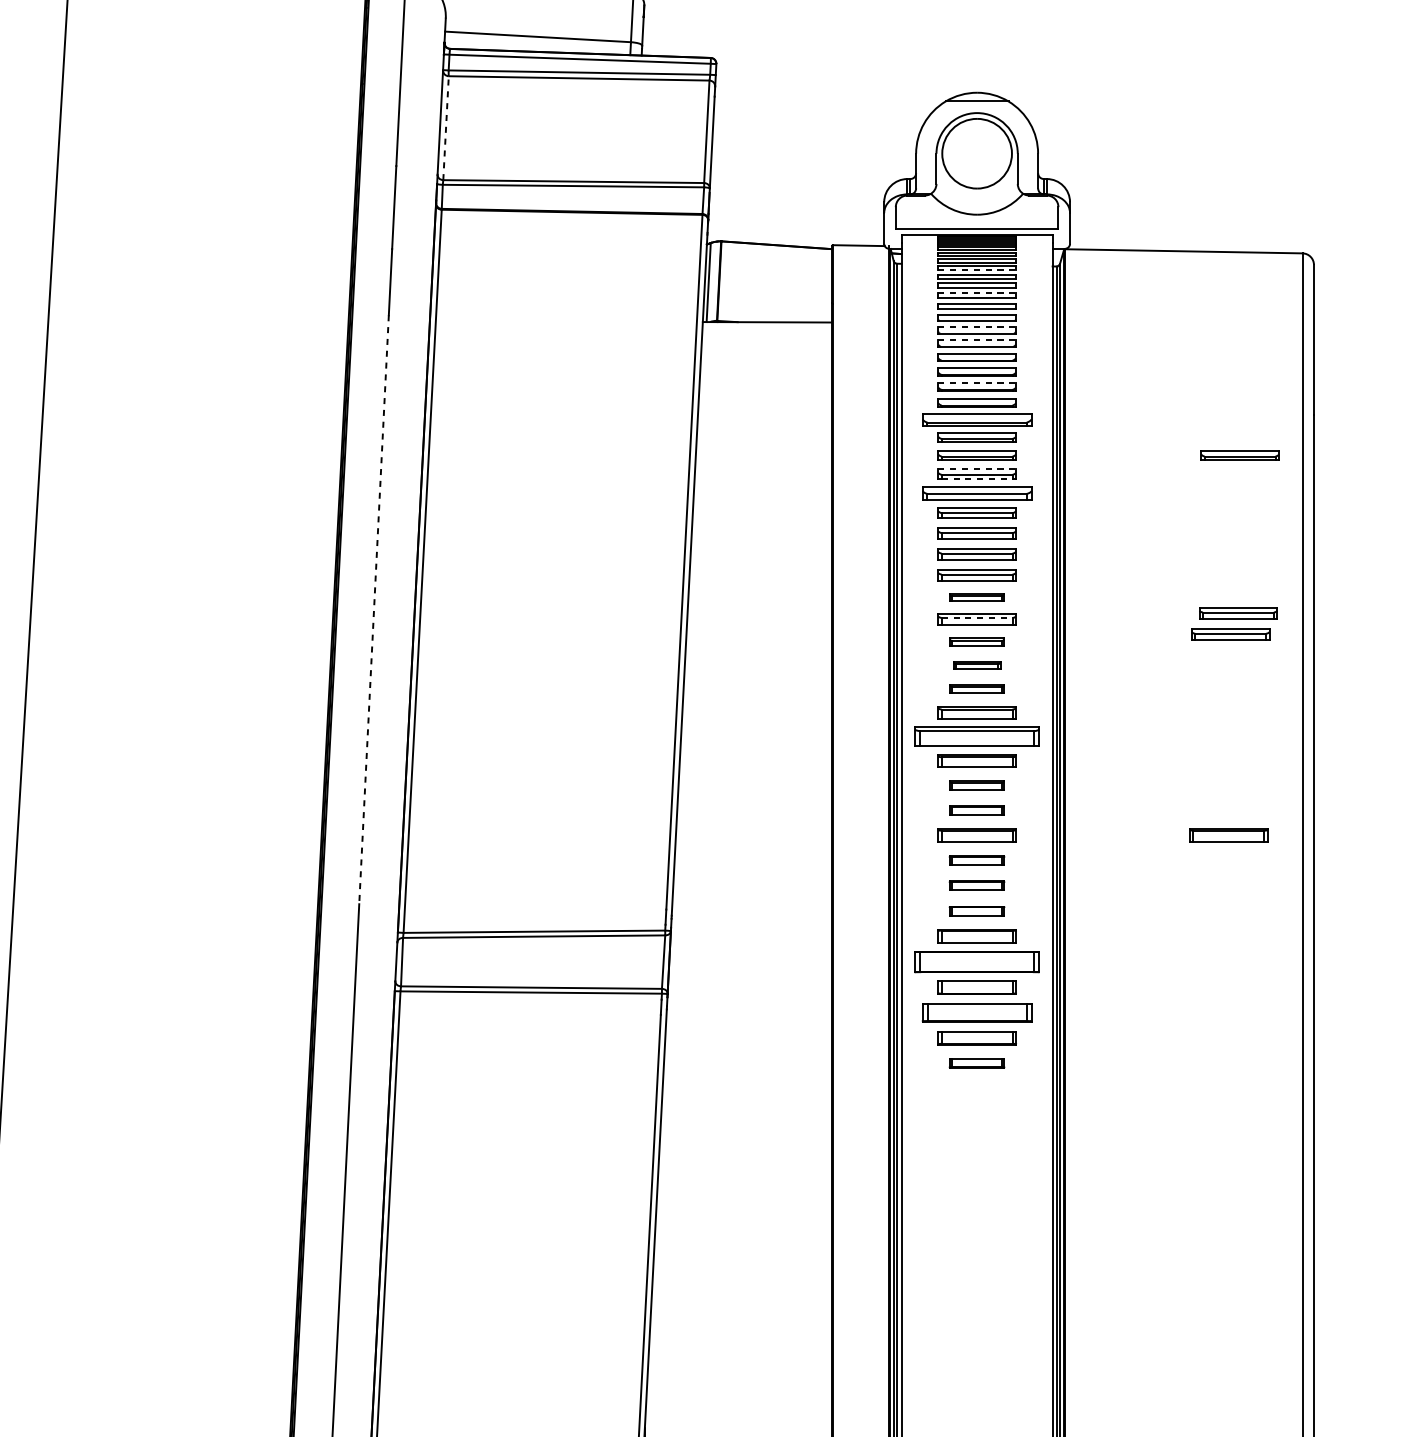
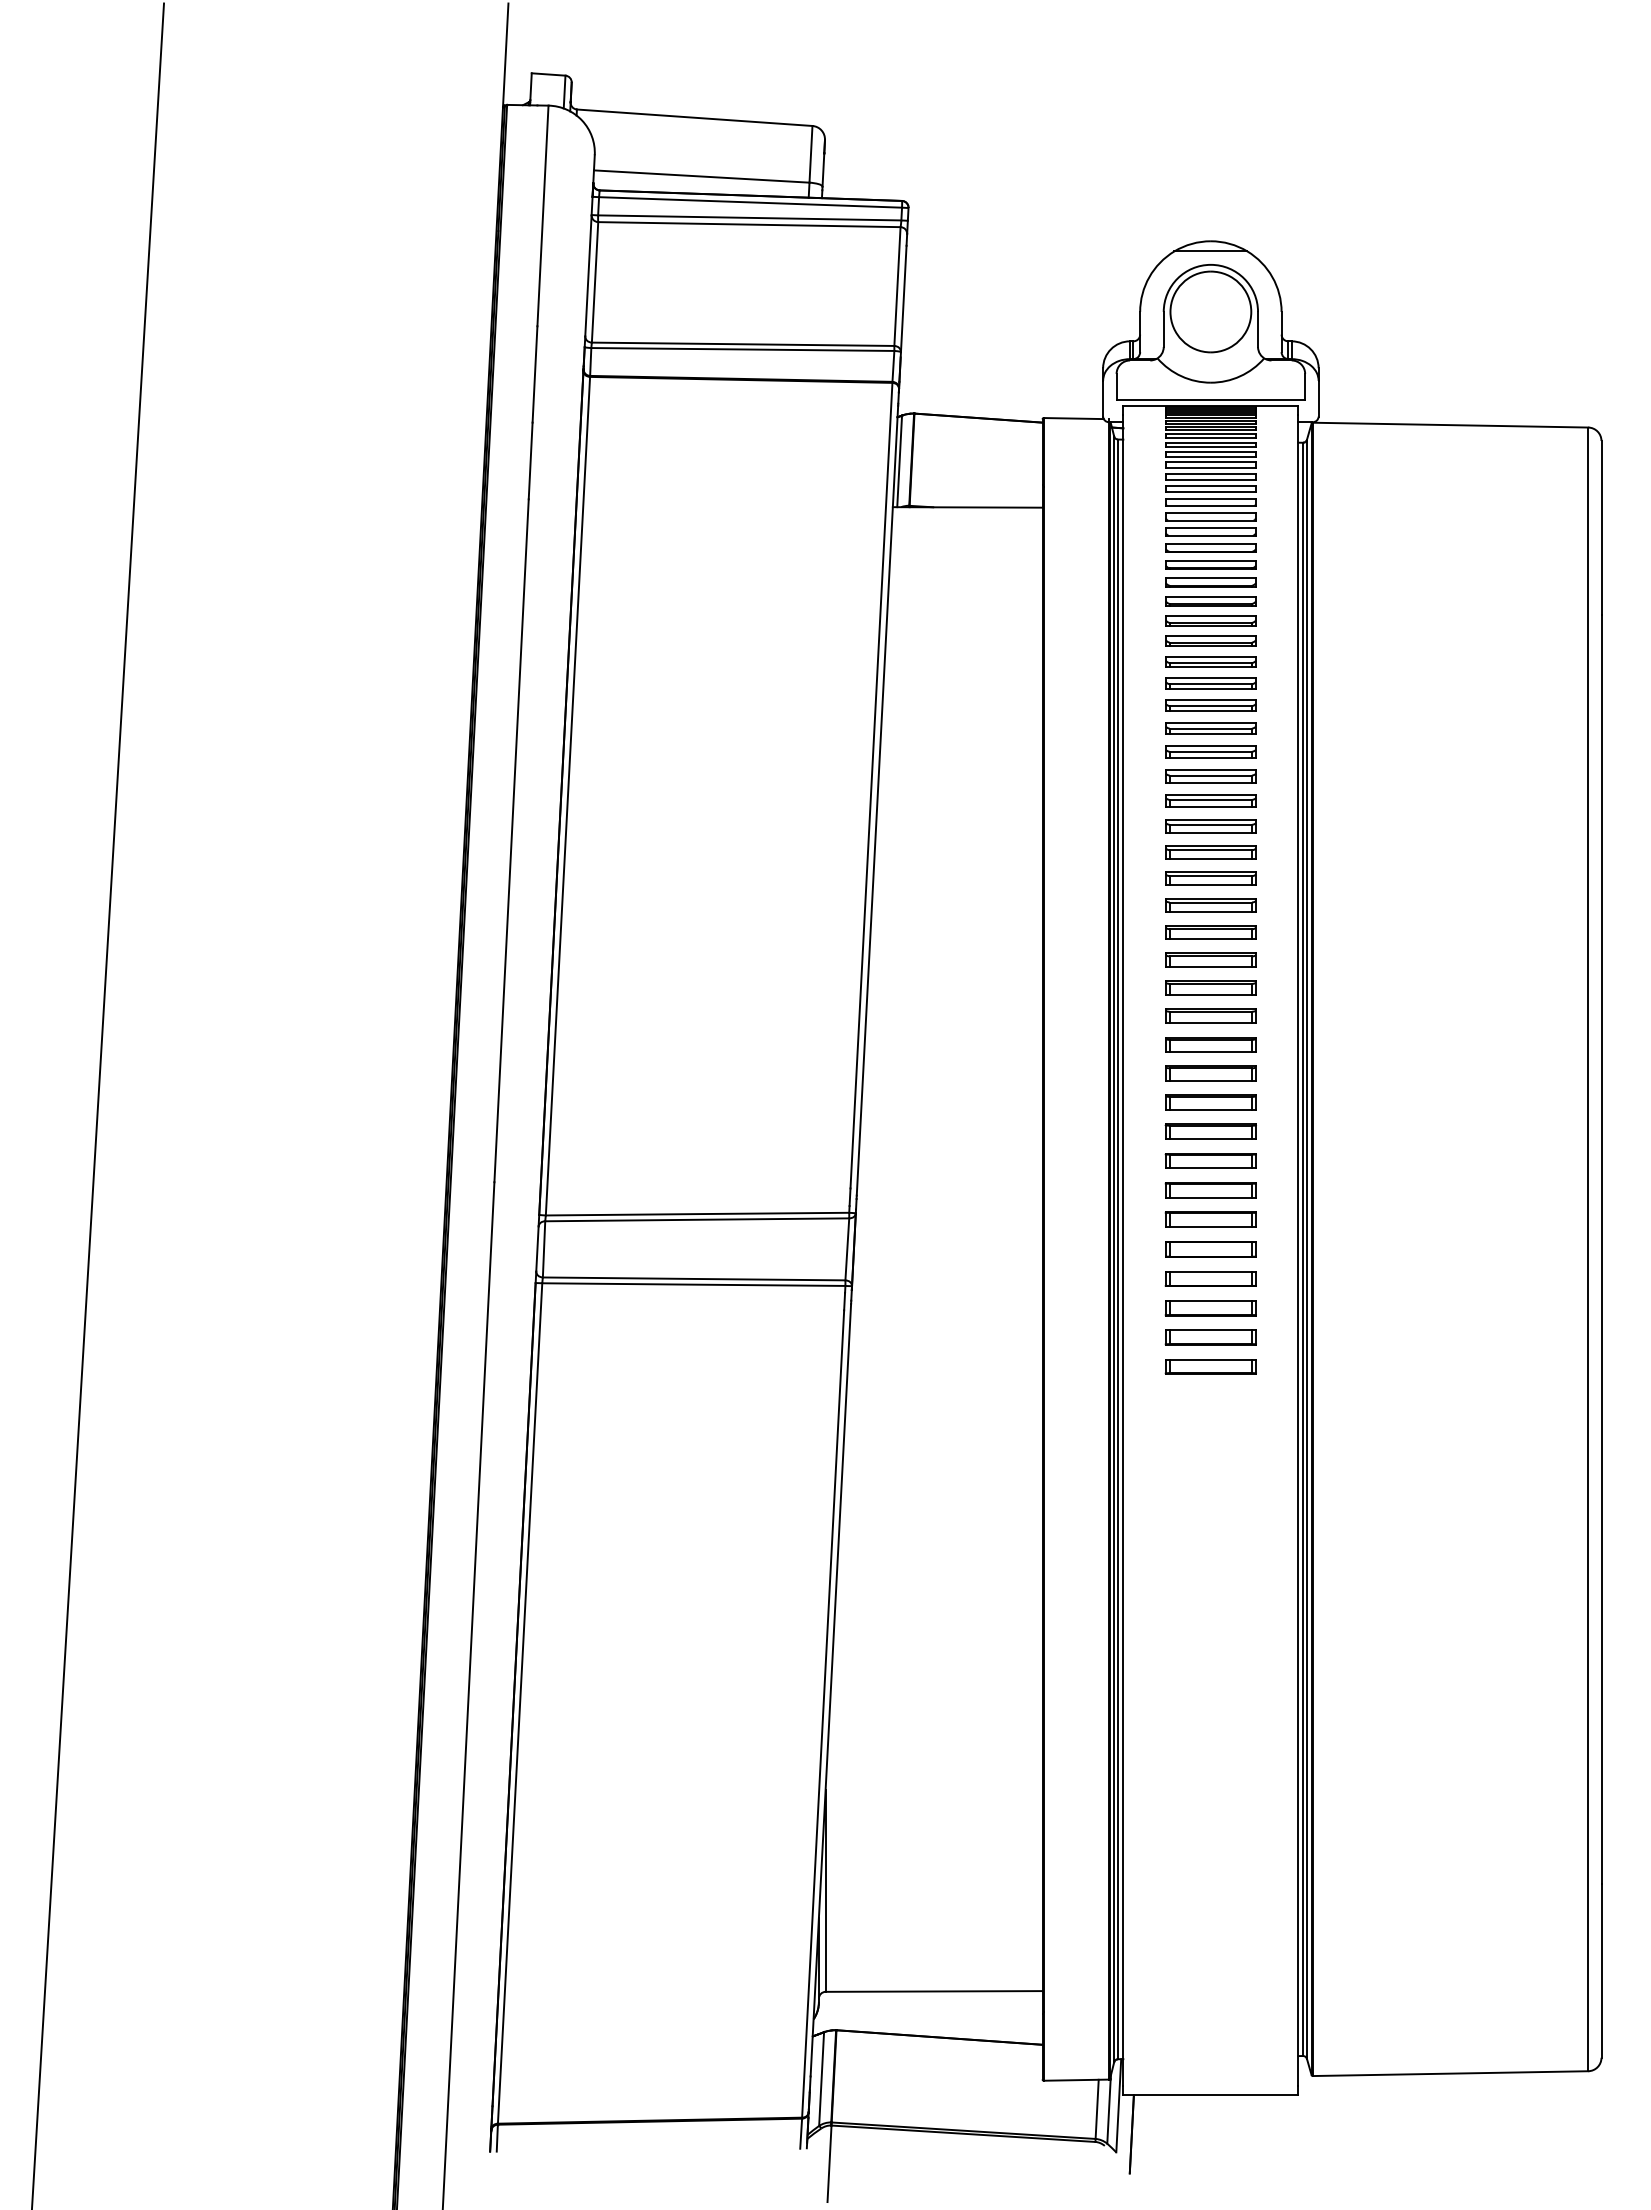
line: (446, 127) -> (595, 281), dashed -> solid
line: (977, 270) -> (1211, 447), dashed -> solid
line: (977, 293) -> (1211, 473), dashed -> solid
line: (977, 327) -> (1211, 513), dashed -> solid
line: (977, 340) -> (1211, 528), dashed -> solid
line: (977, 383) -> (1211, 578), dashed -> solid
part: (976, 419) -> (1210, 620), size x0.71
part: (1239, 455) -> (1515, 661), removed
line: (977, 468) -> (1211, 677), dashed -> solid
line: (977, 478) -> (1211, 688), dashed -> solid
part: (976, 493) -> (1210, 705), size x0.71
part: (976, 597) -> (1210, 826), size x1.43
line: (373, 609) -> (511, 840), dashed -> solid
part: (1238, 612) -> (1513, 844), removed
line: (977, 618) -> (1211, 850), dashed -> solid
part: (1230, 634) -> (1504, 869), removed
part: (976, 642) -> (1210, 878), size x1.43
part: (976, 665) -> (1210, 905), size x1.67
part: (976, 688) -> (1210, 932), size x1.43
part: (976, 736) -> (1210, 987), size x0.62
part: (976, 785) -> (1210, 1044), size x1.43
part: (976, 810) -> (1210, 1073), size x1.43
part: (1228, 835) -> (1502, 1102), removed
part: (976, 860) -> (1210, 1131), size x1.43
part: (976, 885) -> (1210, 1160), size x1.43
part: (976, 911) -> (1210, 1190), size x1.43
part: (976, 962) -> (1210, 1249), size x0.62
part: (976, 1013) -> (1210, 1308), size x0.71
part: (976, 1063) -> (1210, 1366), size x1.43

